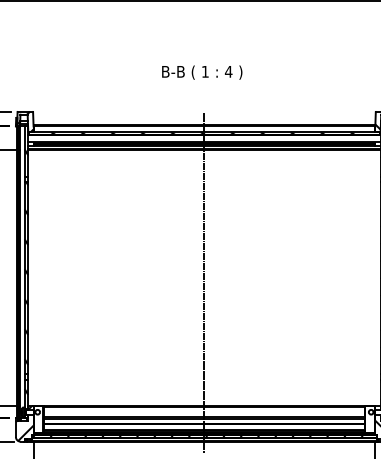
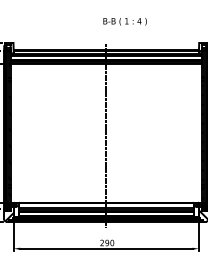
text: (201, 72) -> (124, 21), moved

